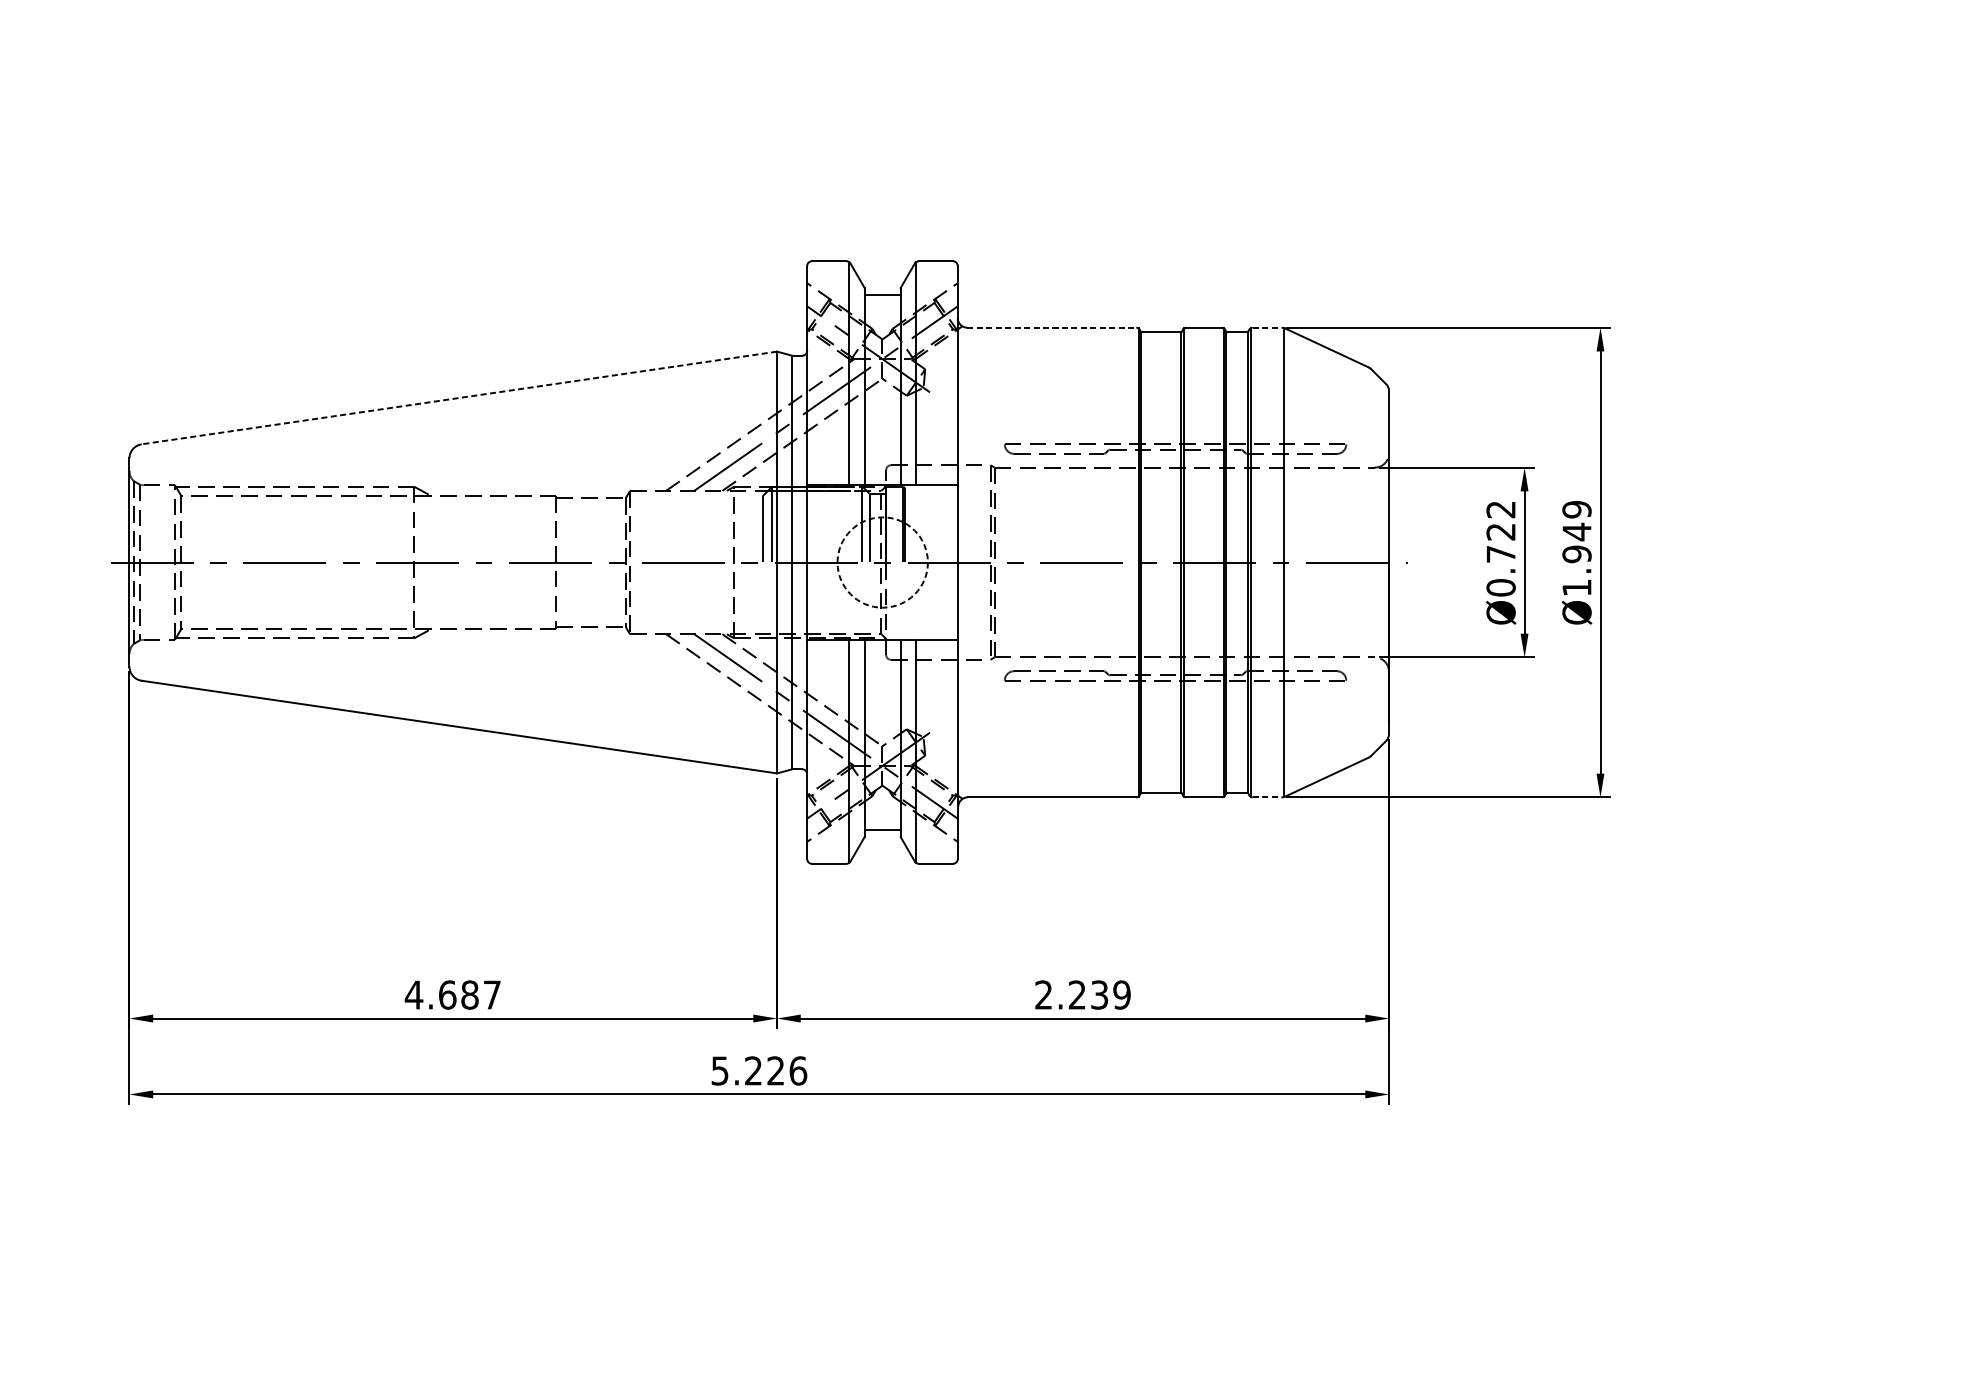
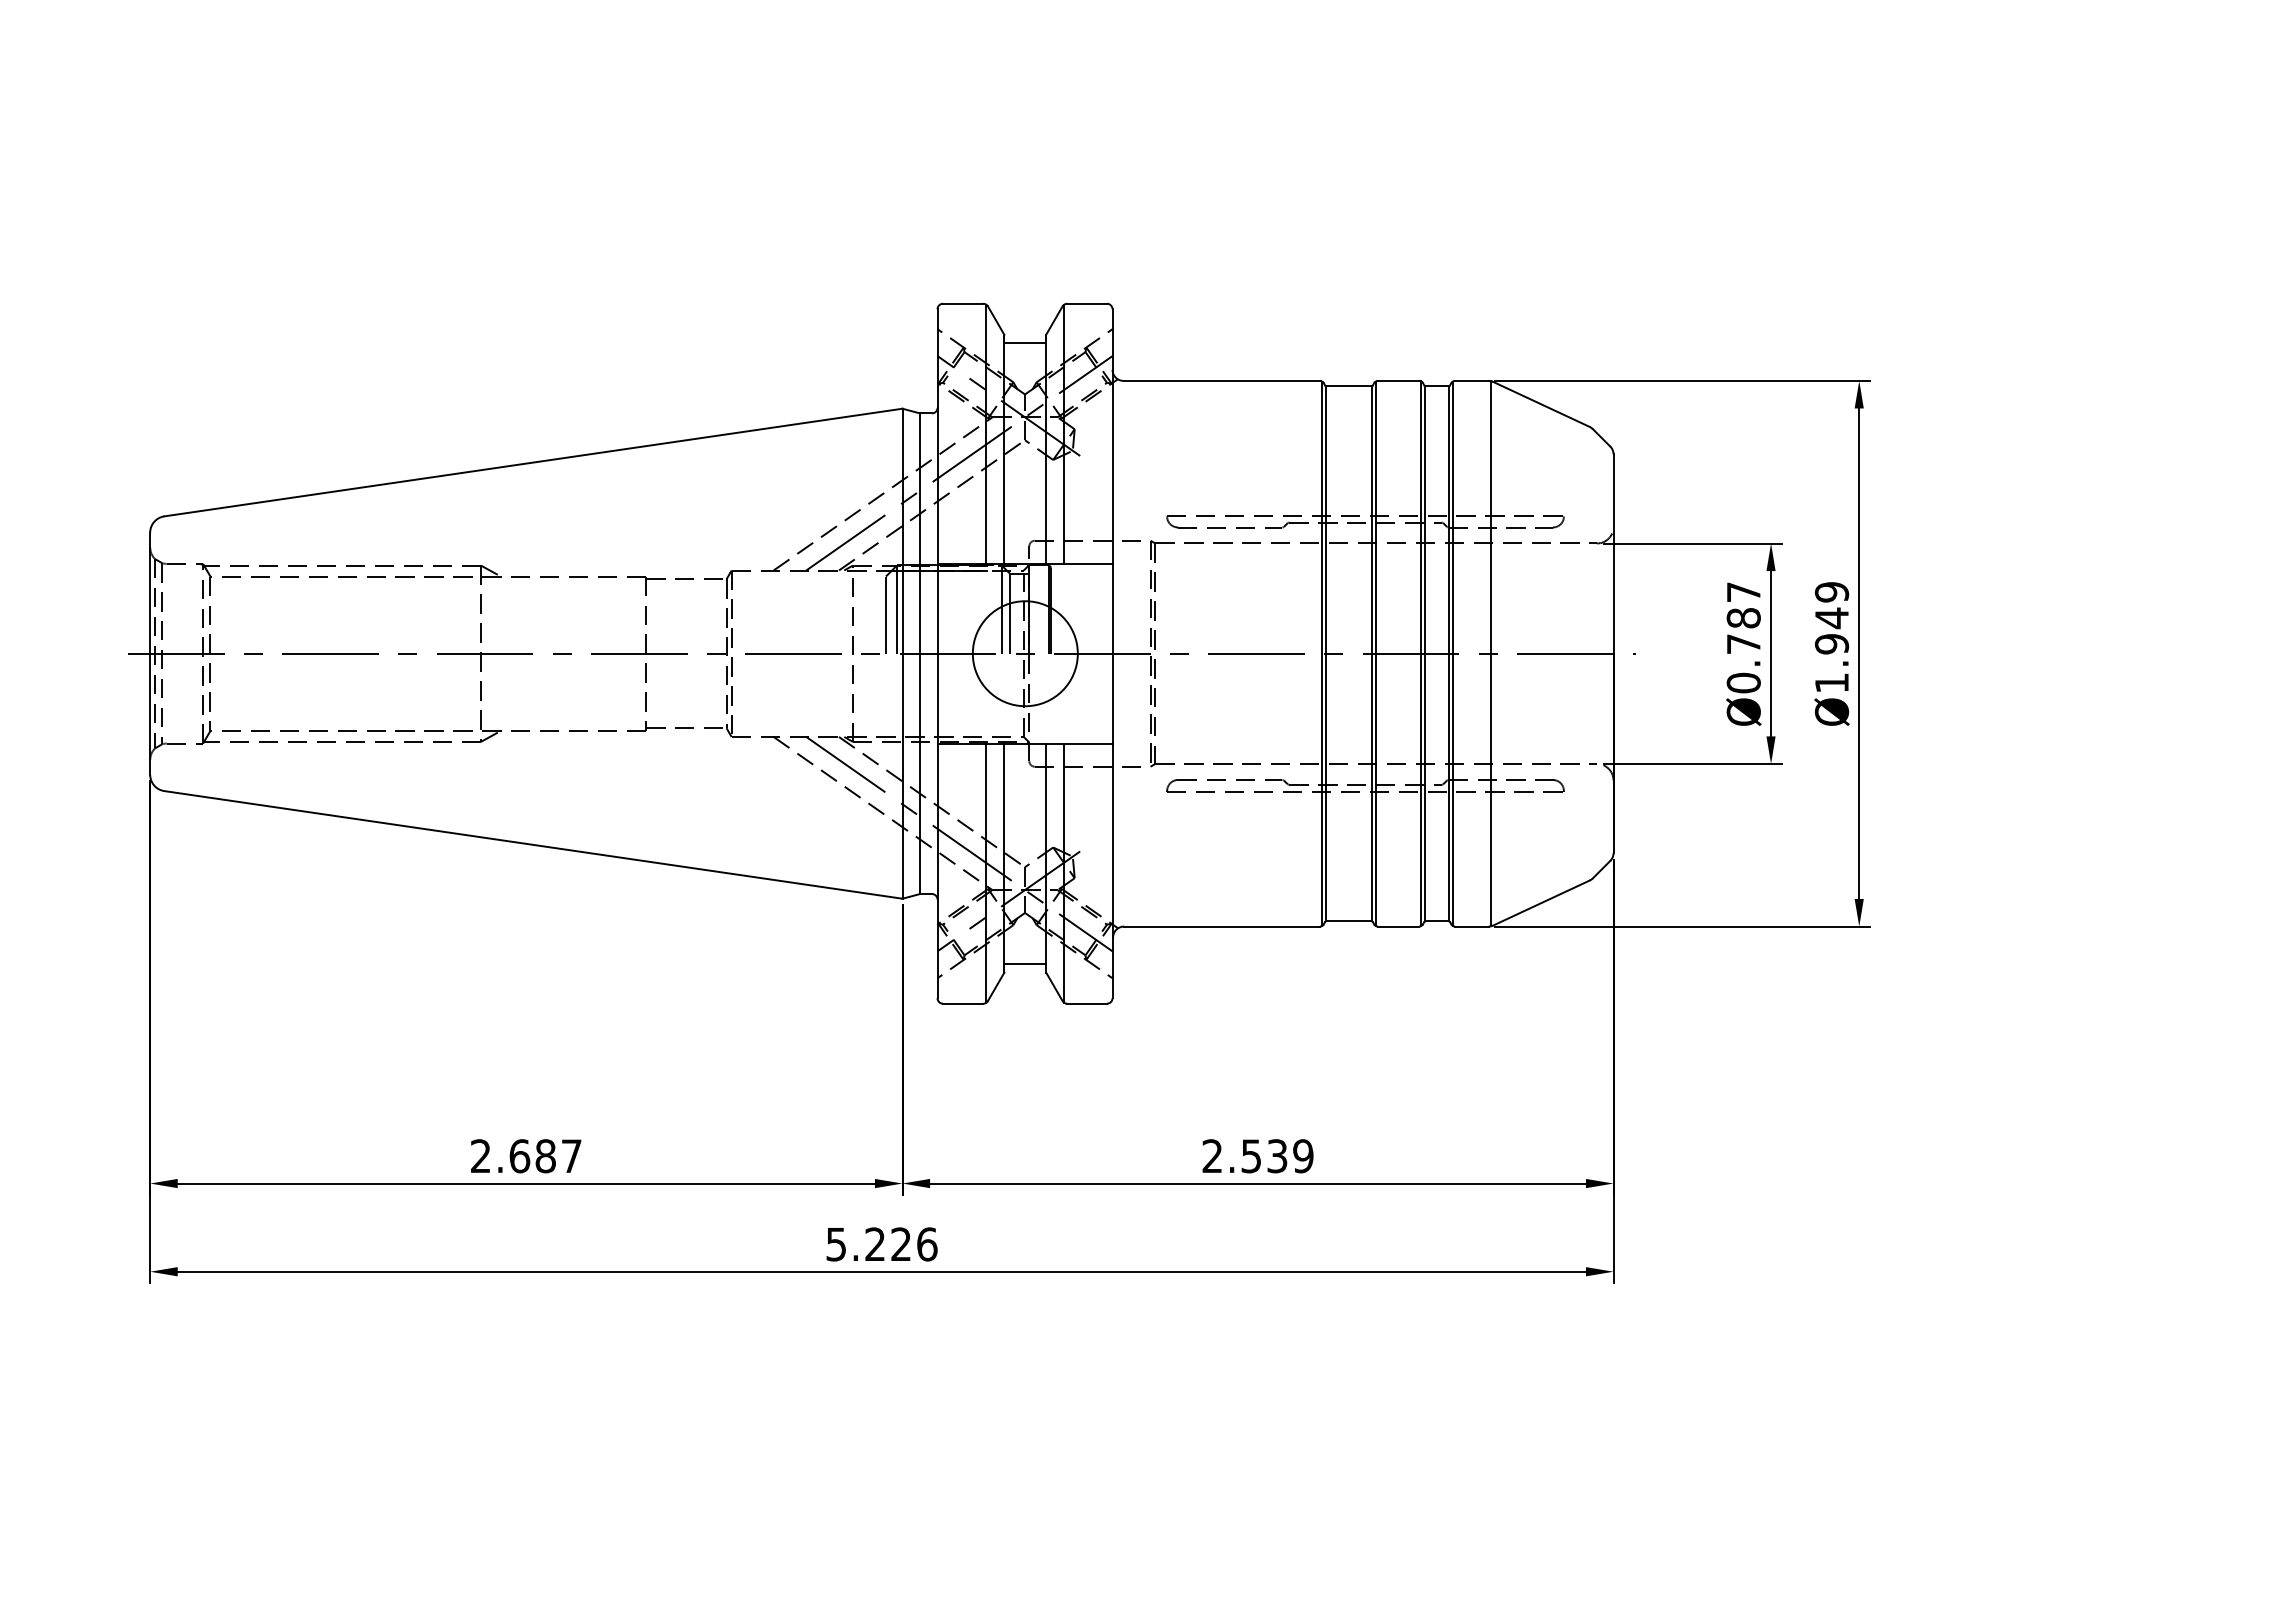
line: (1052, 327) -> (1222, 380), dashed -> solid
line: (1266, 327) -> (1471, 380), dashed -> solid
line: (458, 397) -> (532, 462), dashed -> solid
text: (1500, 521) -> (1743, 605), Ø0.722 -> Ø0.787
circle: (882, 562) -> (1024, 653), dashed -> solid
line: (1266, 797) -> (1471, 926), dashed -> solid
text: (413, 994) -> (480, 1155), 4.687 -> 2.687
text: (1076, 995) -> (1250, 1156), 2.239 -> 2.539

